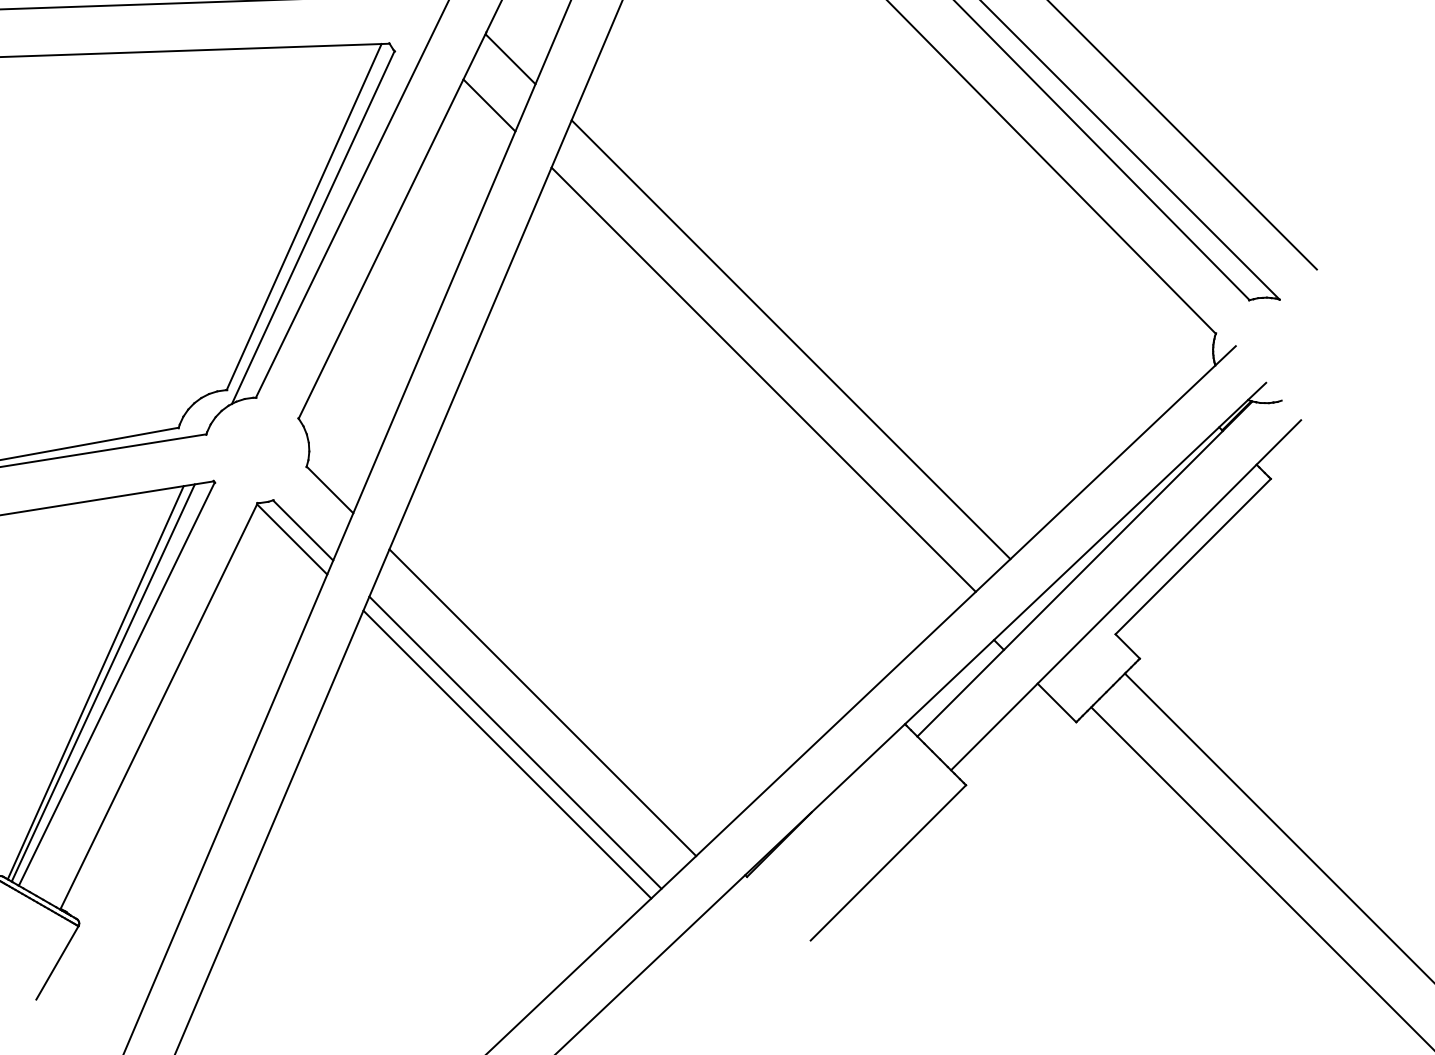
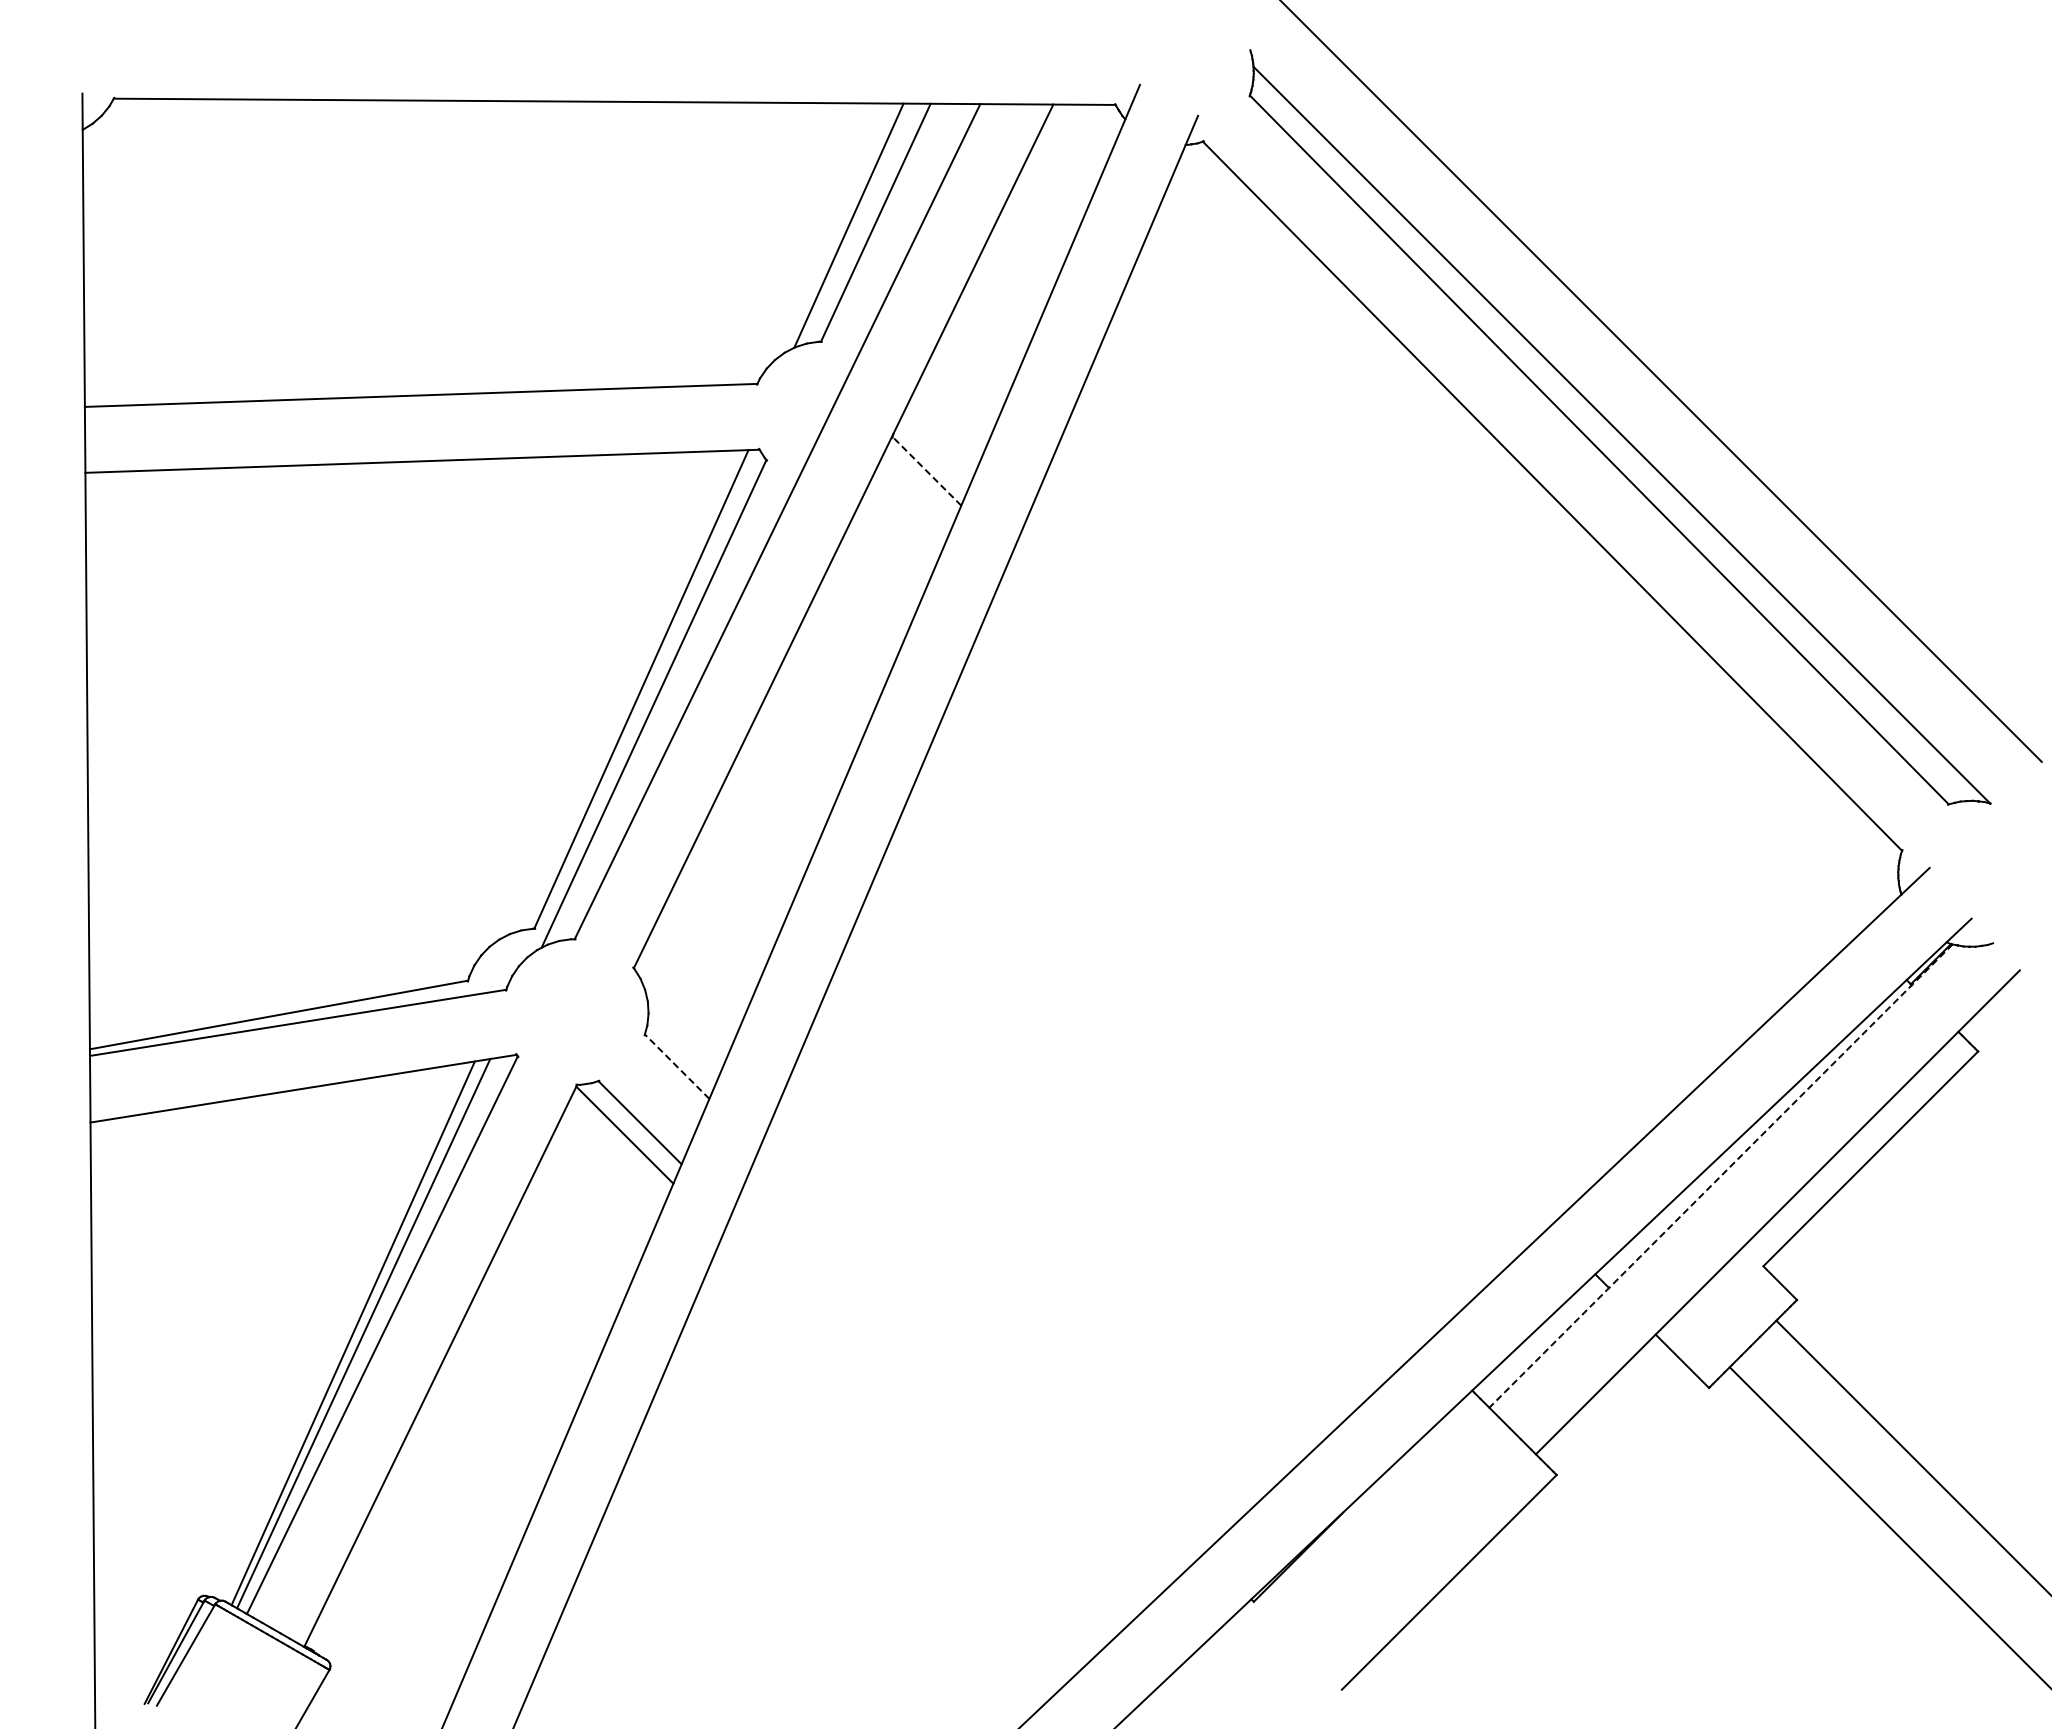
line: (510, 59) -> (926, 471), solid -> dashed
line: (489, 105) -> (897, 535), removed
line: (790, 339) -> (1314, 858), removed
line: (763, 379) -> (1276, 914), removed
line: (330, 489) -> (677, 1066), solid -> dashed
line: (1084, 569) -> (1720, 1176), solid -> dashed
line: (542, 702) -> (971, 1360), removed
line: (515, 742) -> (933, 1416), removed
line: (507, 754) -> (922, 1432), removed

